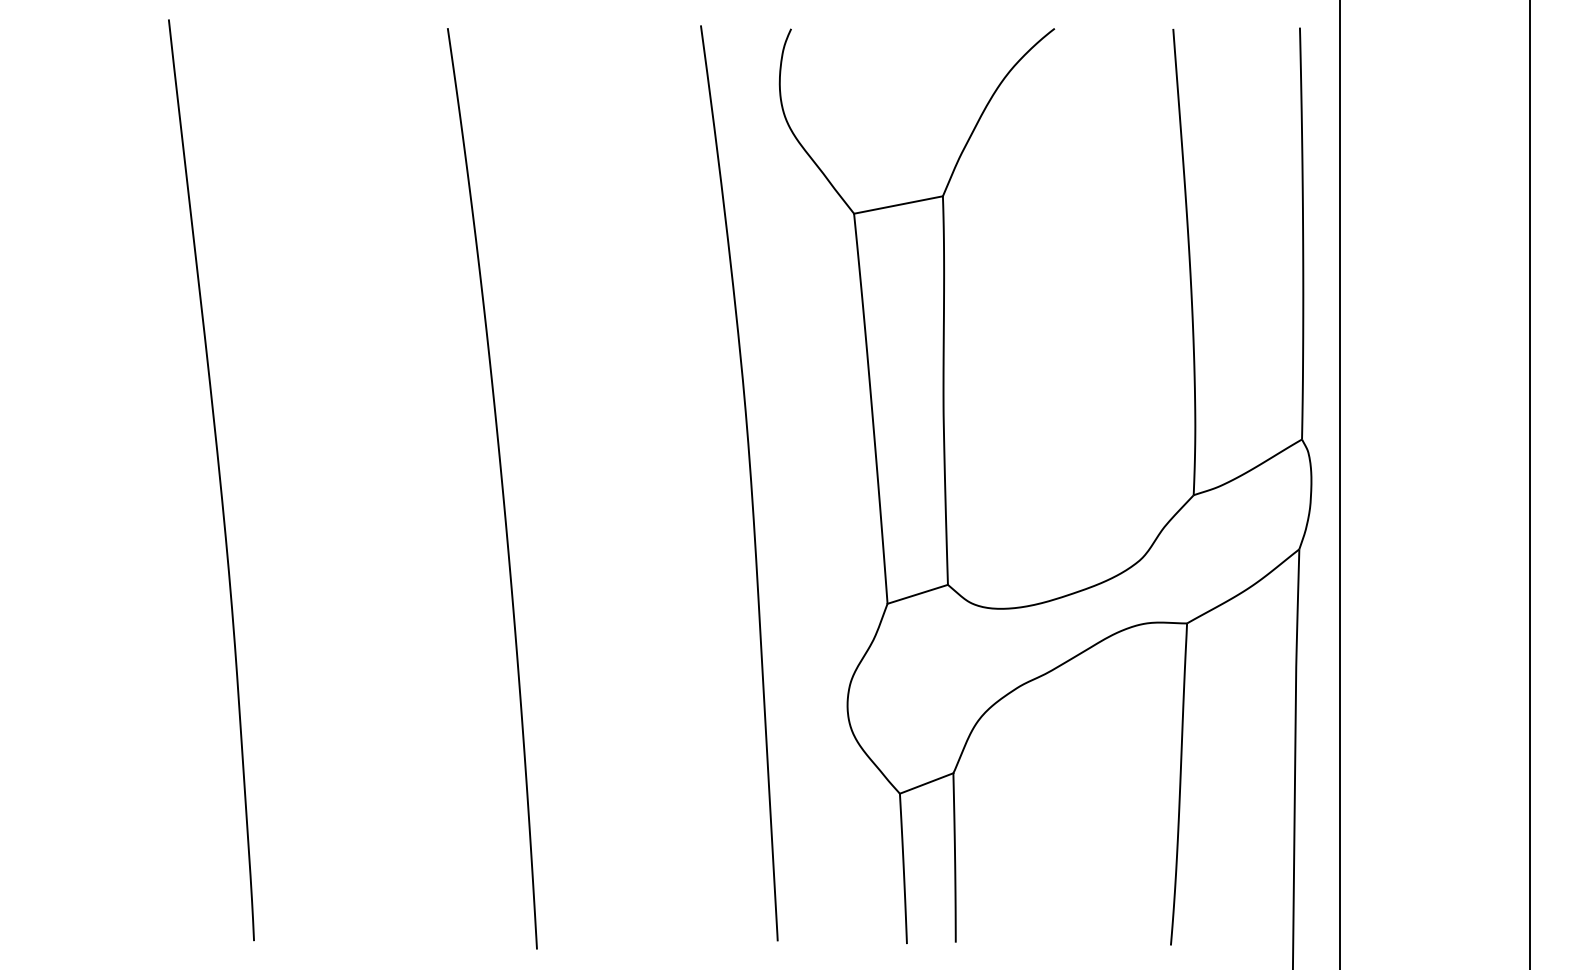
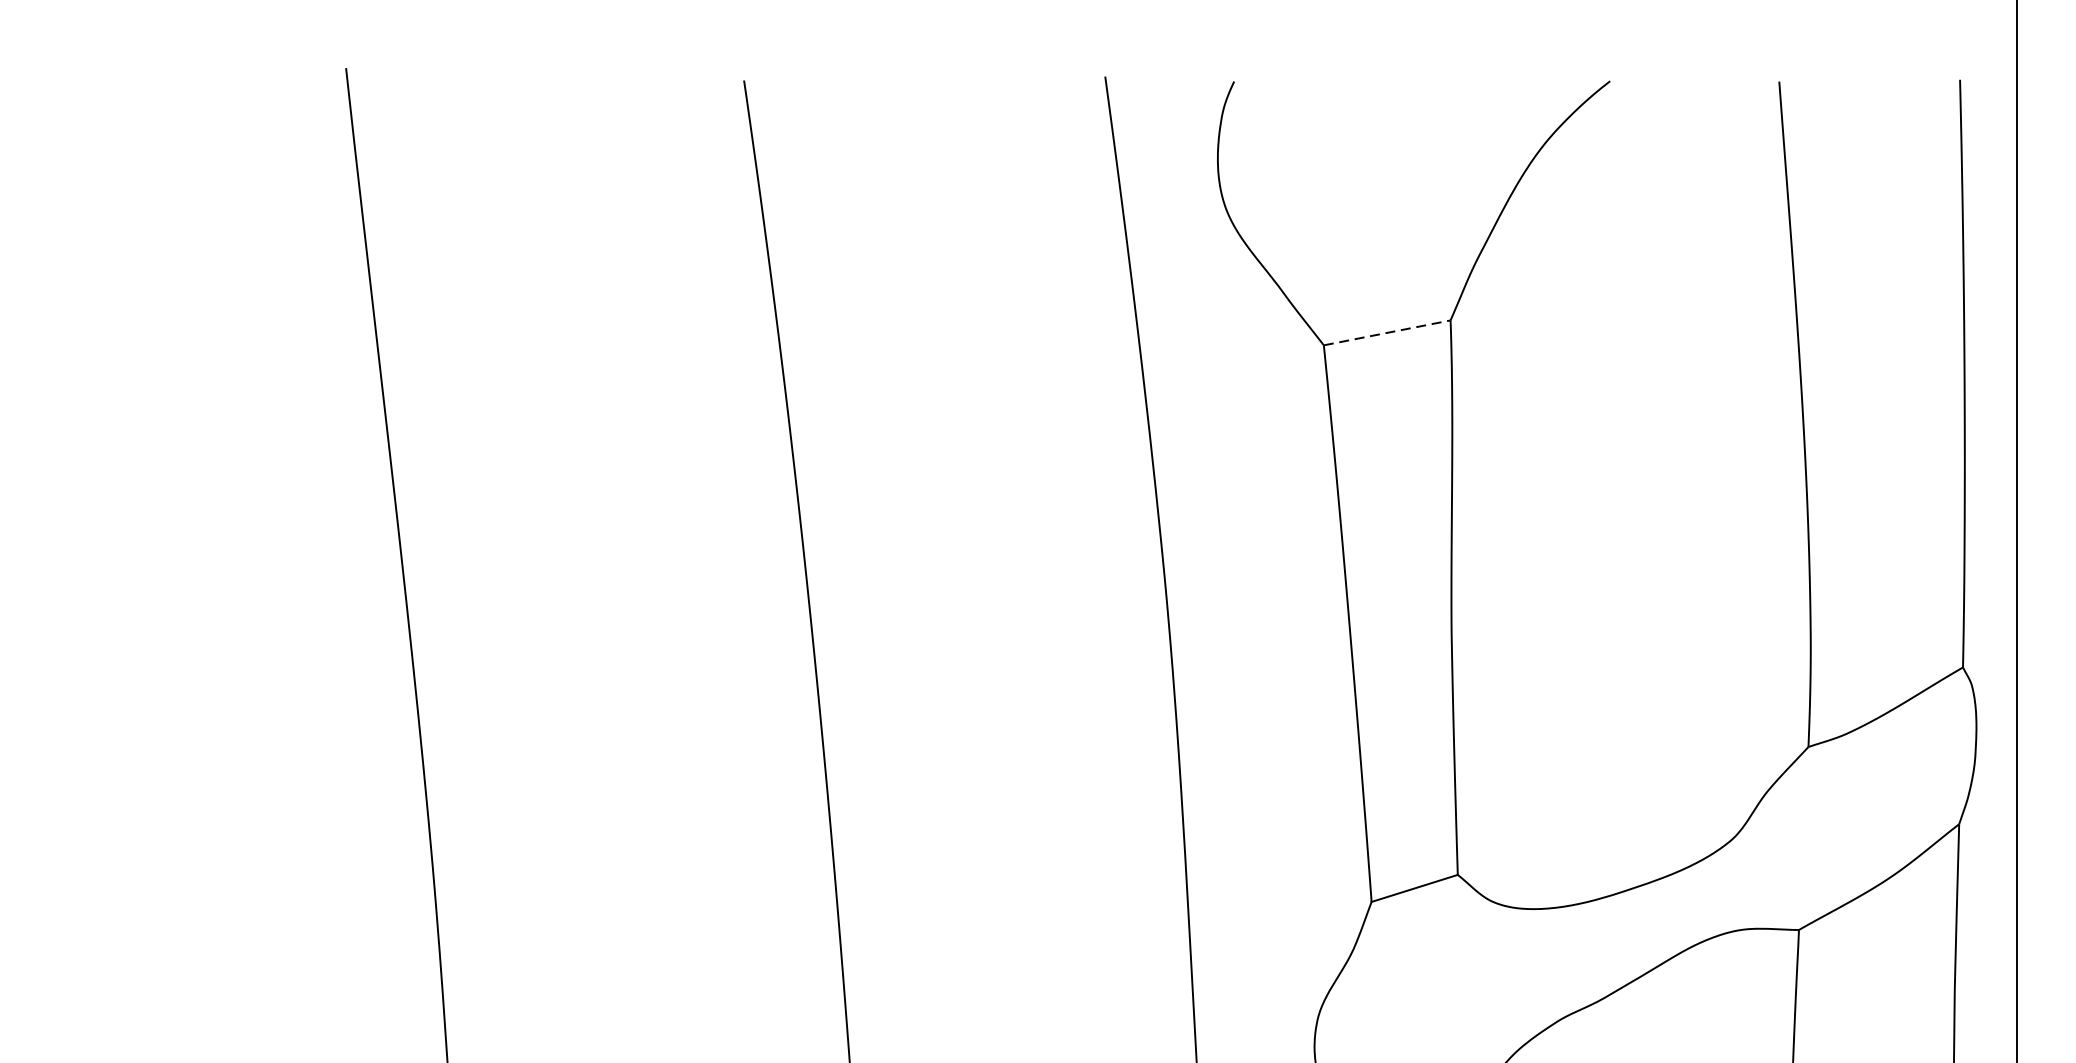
line: (899, 204) -> (1388, 332), solid -> dashed

